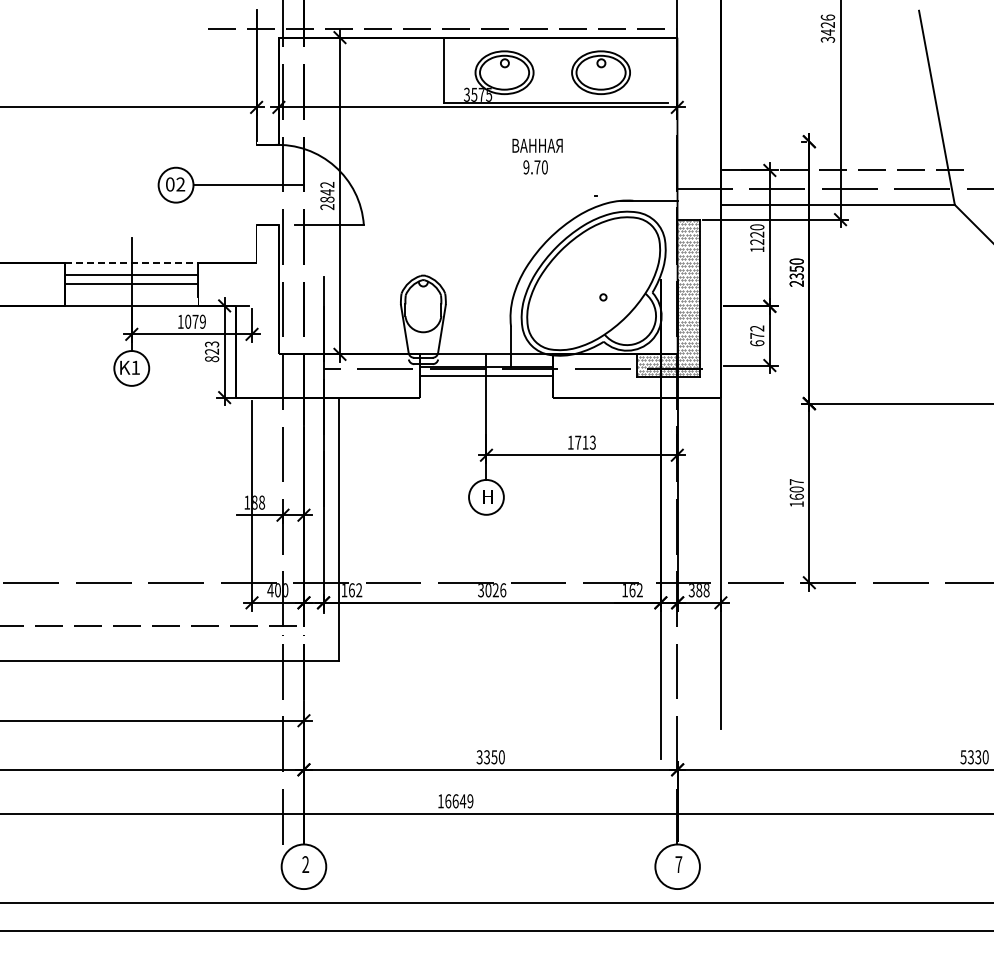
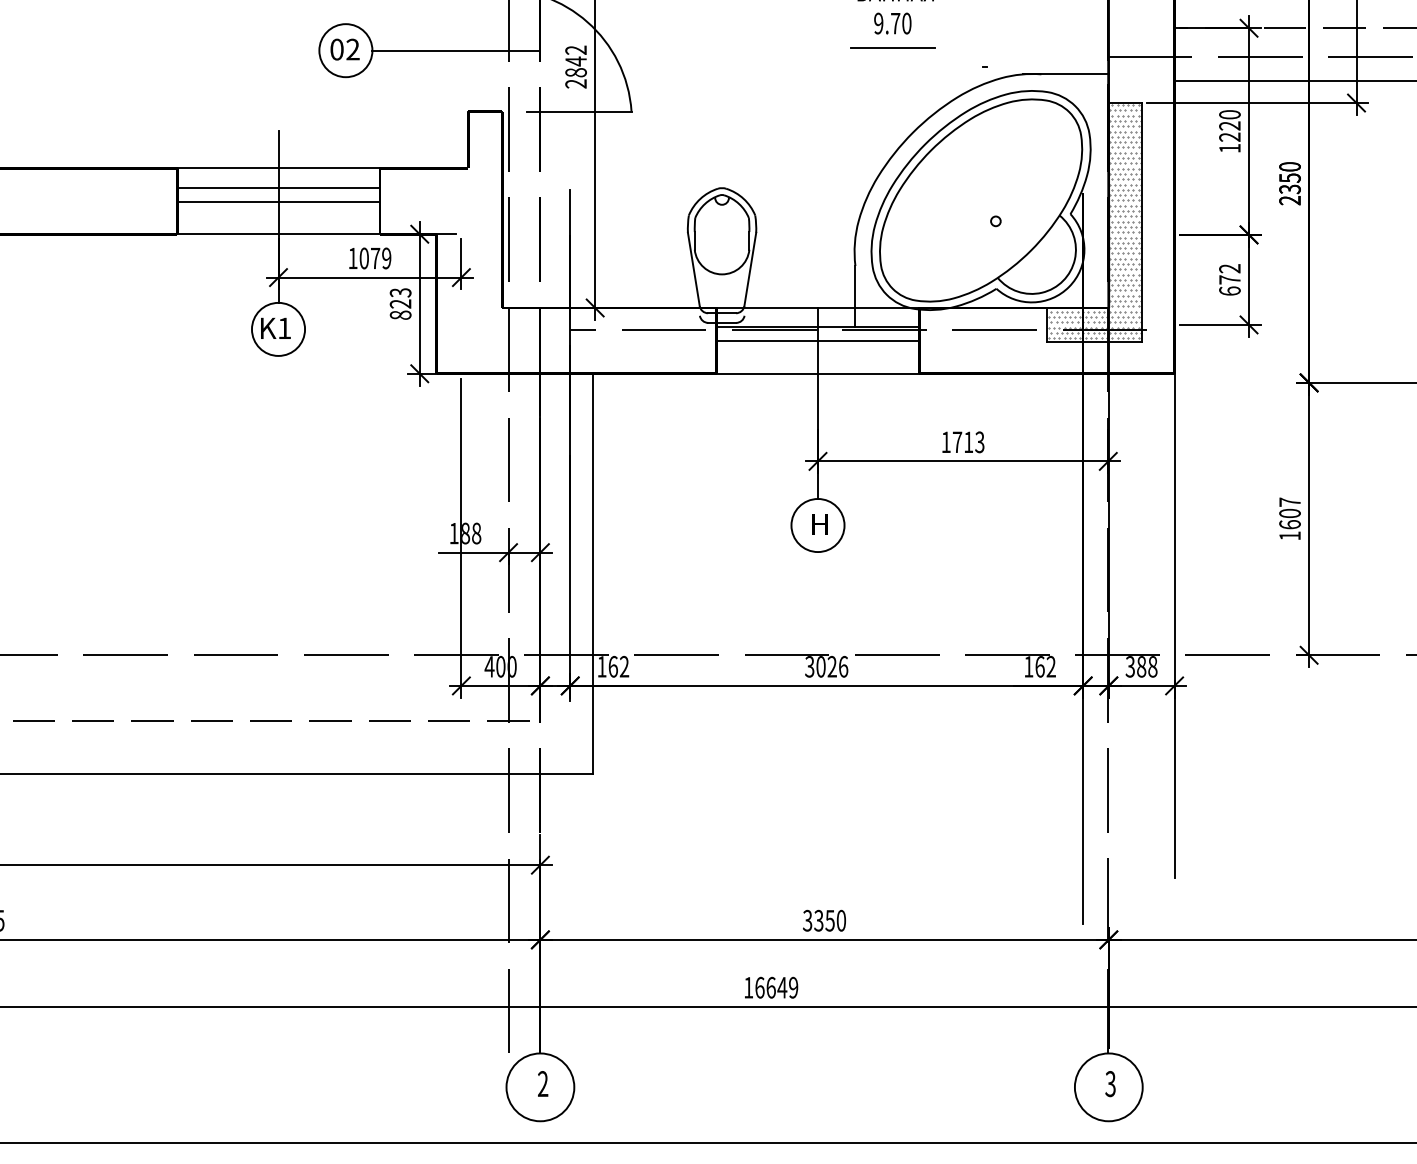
line: (535, 182) -> (892, 46), added
line: (131, 262) -> (278, 168), dashed -> solid
line: (486, 397) -> (818, 373), added
text: (678, 864) -> (1110, 1083), 7 -> 3

